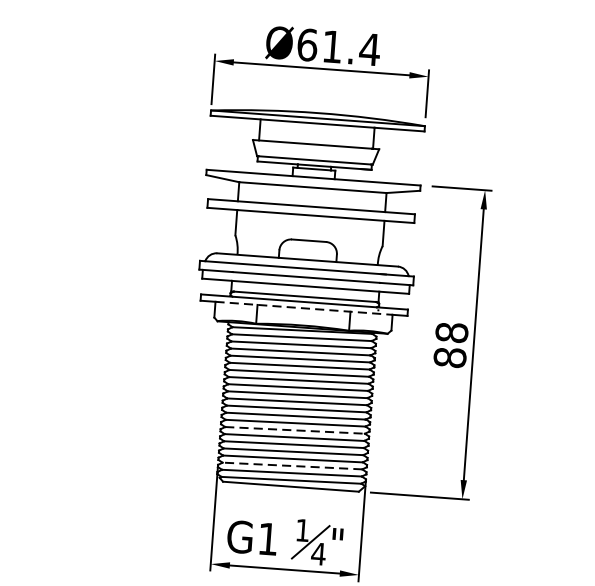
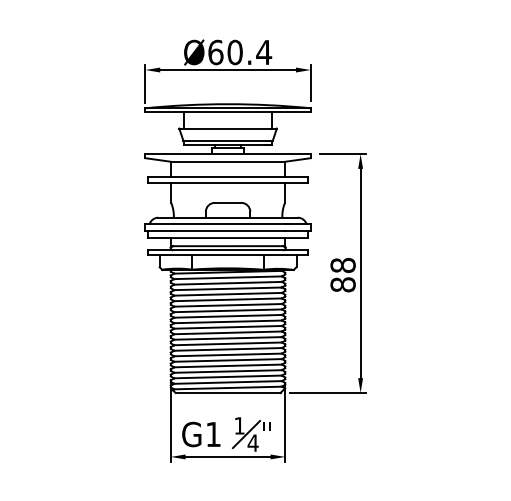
text: (331, 46) -> (234, 52), Ø61.4 -> Ø60.4
line: (304, 308) -> (228, 255), dashed -> solid
line: (295, 430) -> (228, 349), dashed -> solid
line: (293, 465) -> (228, 376), dashed -> solid

